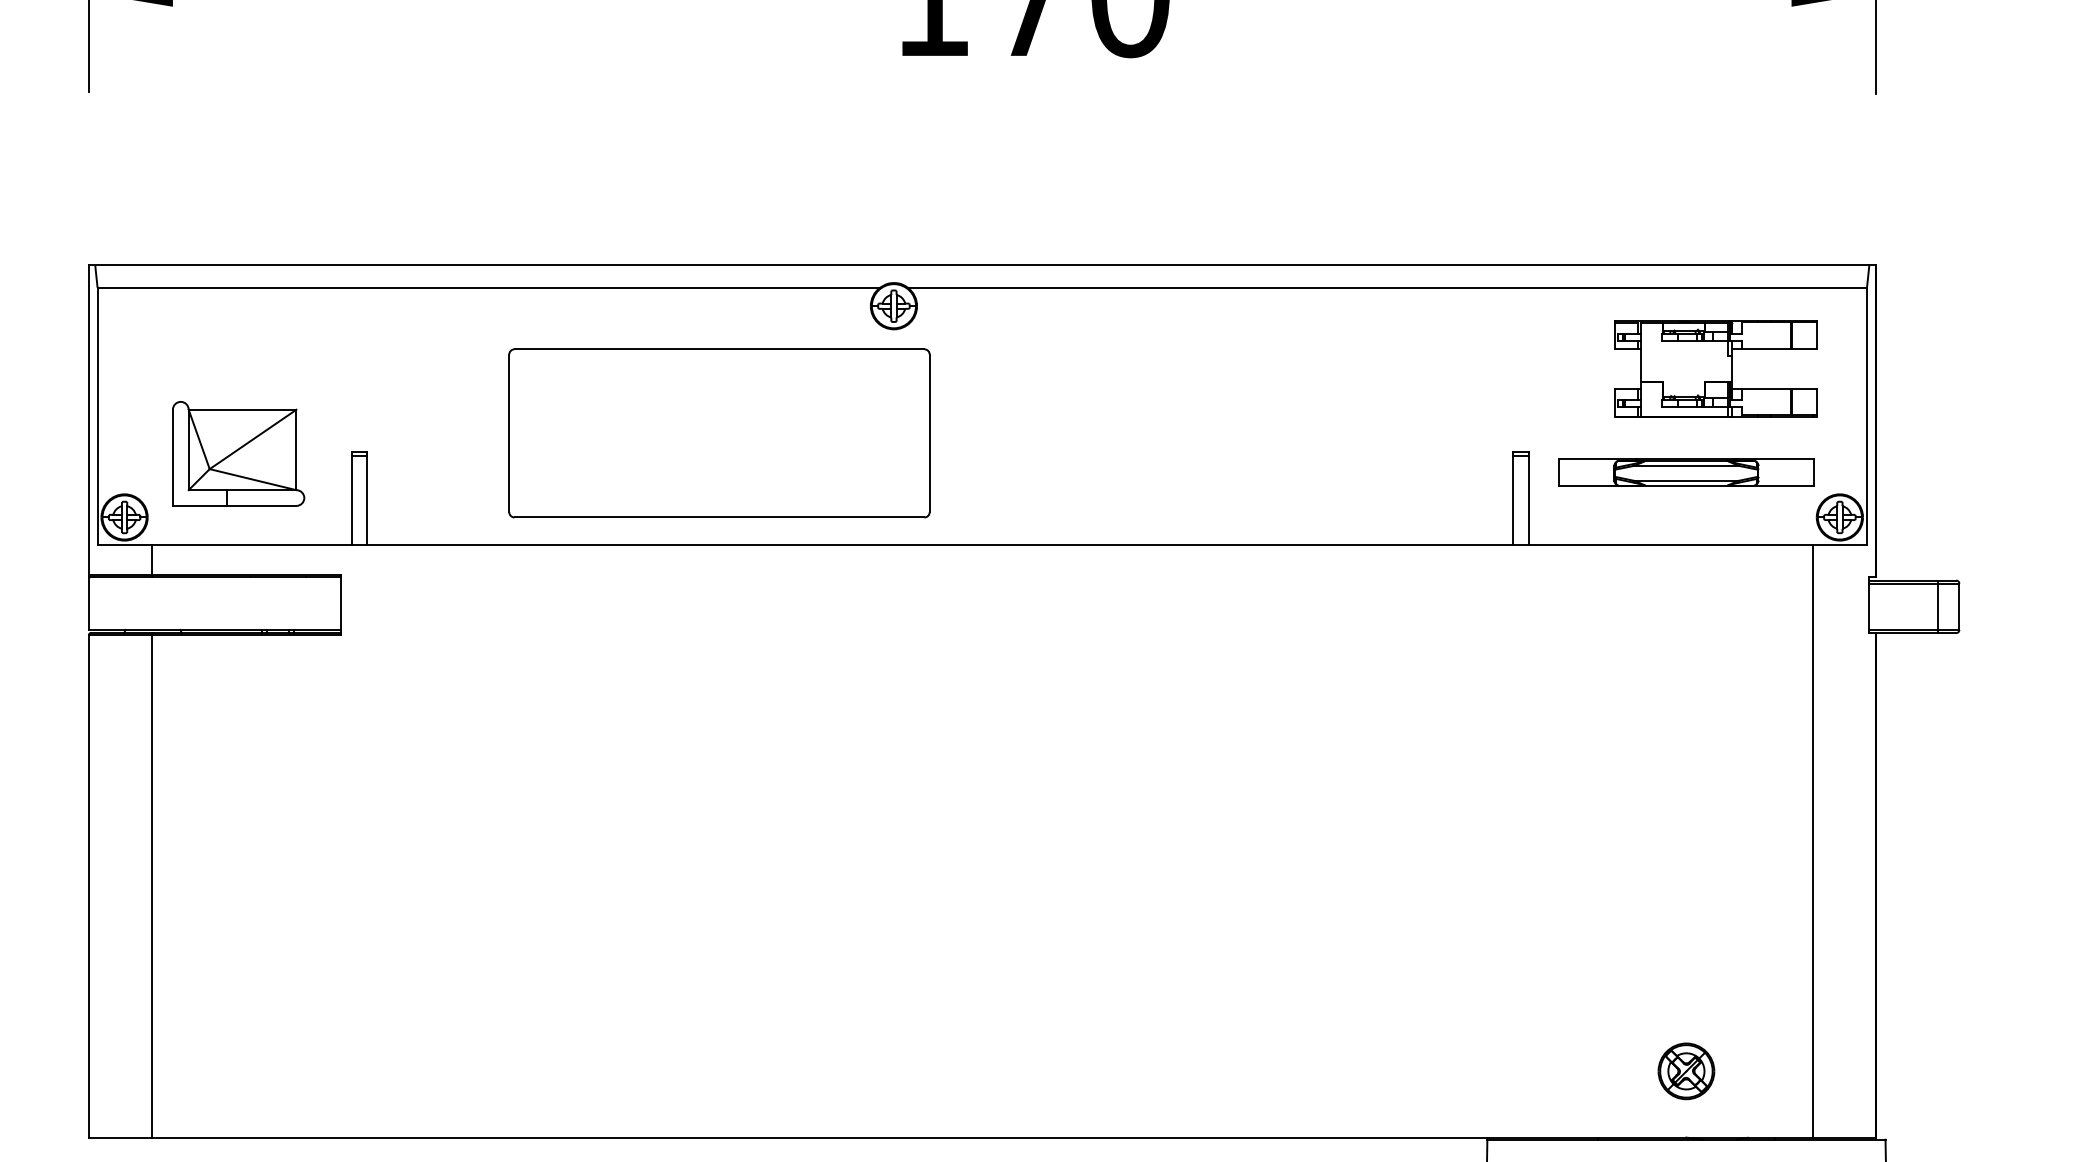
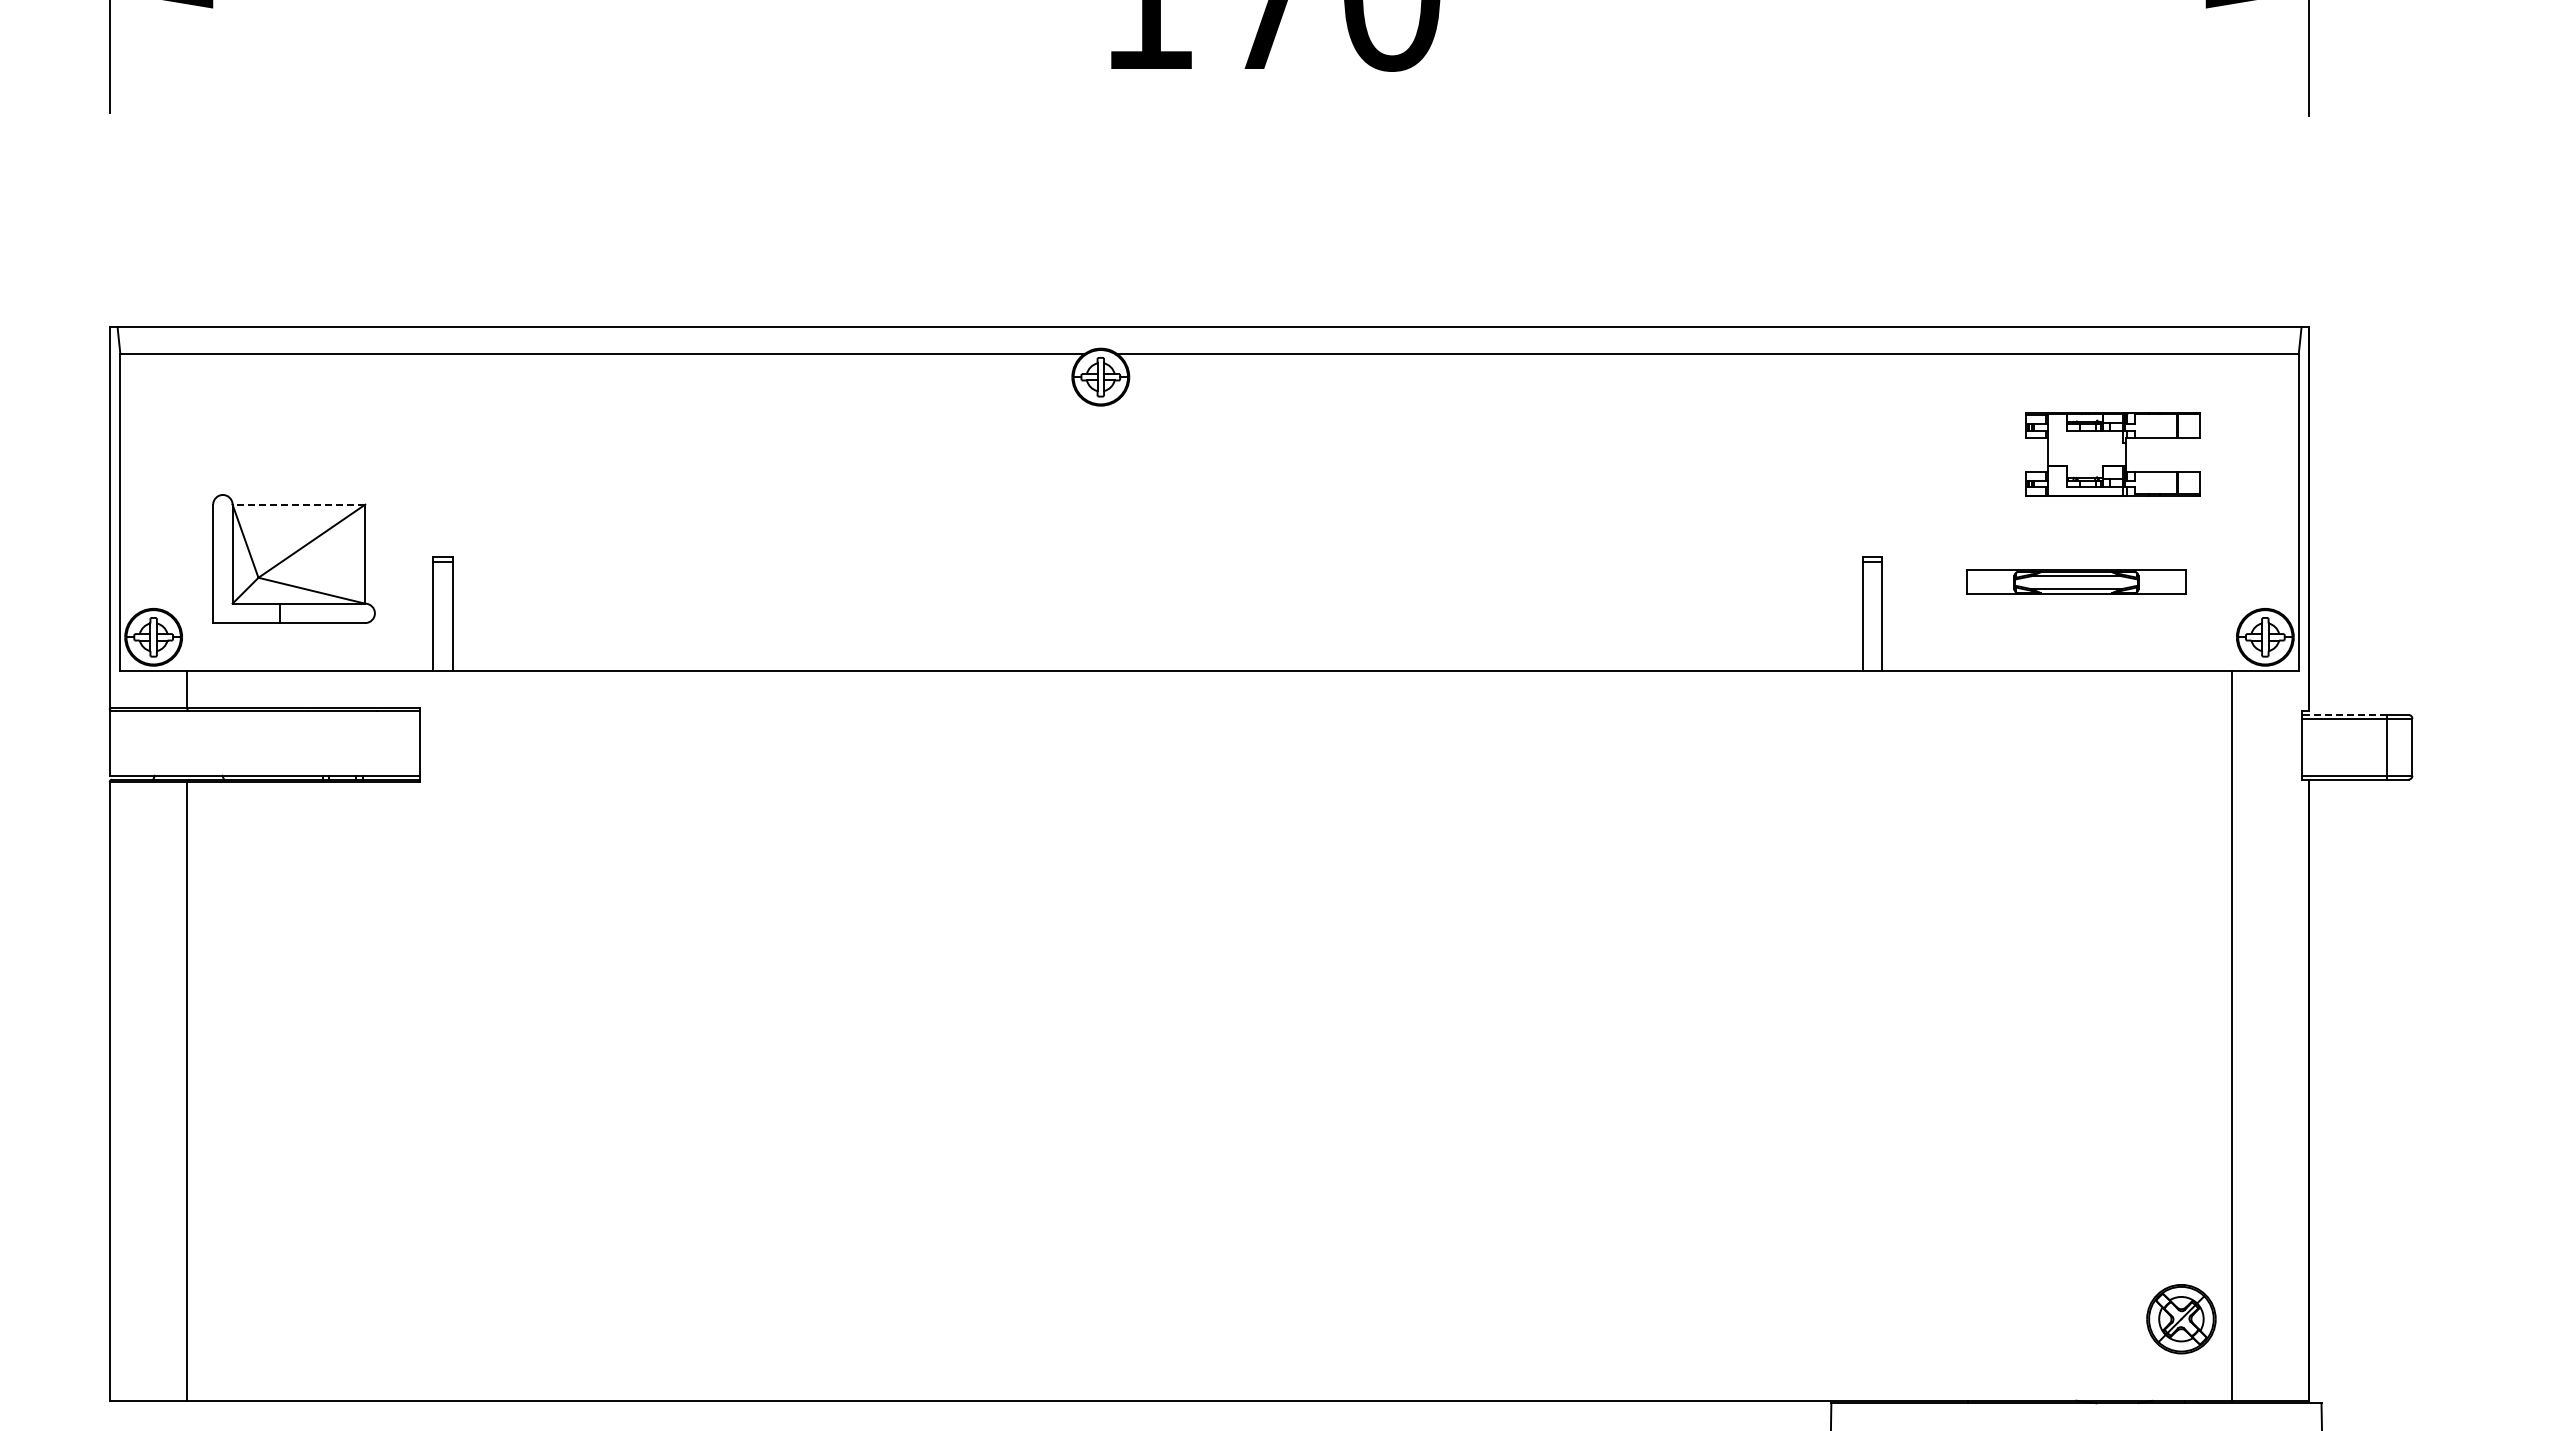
part: (1715, 368) -> (2112, 454), size x0.7
line: (242, 409) -> (298, 504), solid -> dashed
part: (719, 433) -> (885, 533), removed
part: (1686, 472) -> (2076, 581), size x0.7
line: (1904, 580) -> (2344, 714), solid -> dashed
part: (1686, 1071) -> (2181, 1319), moved

